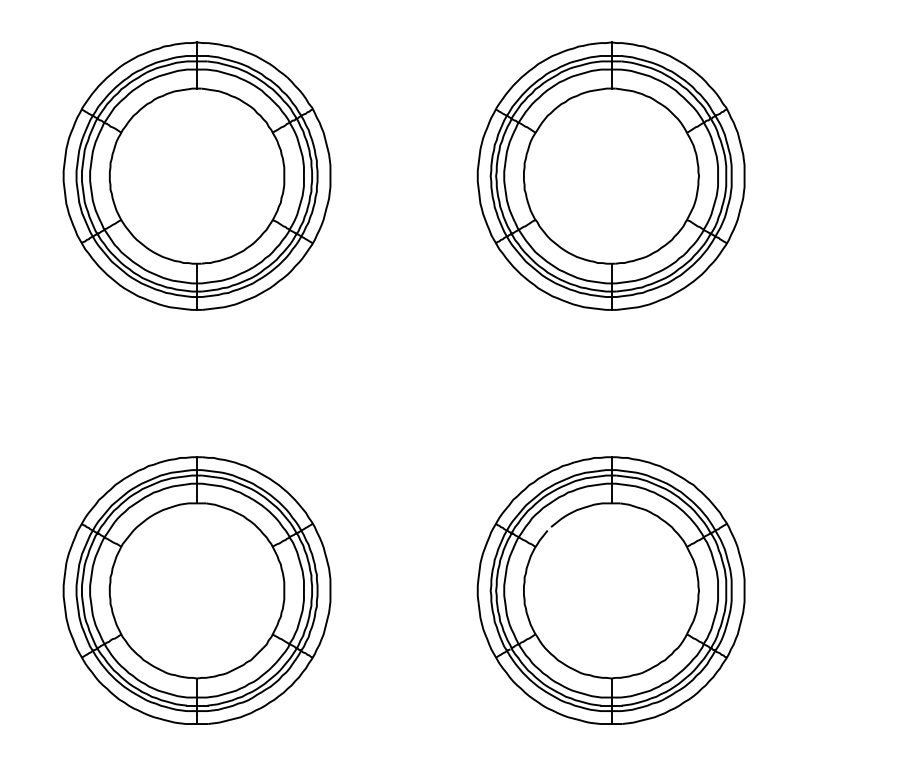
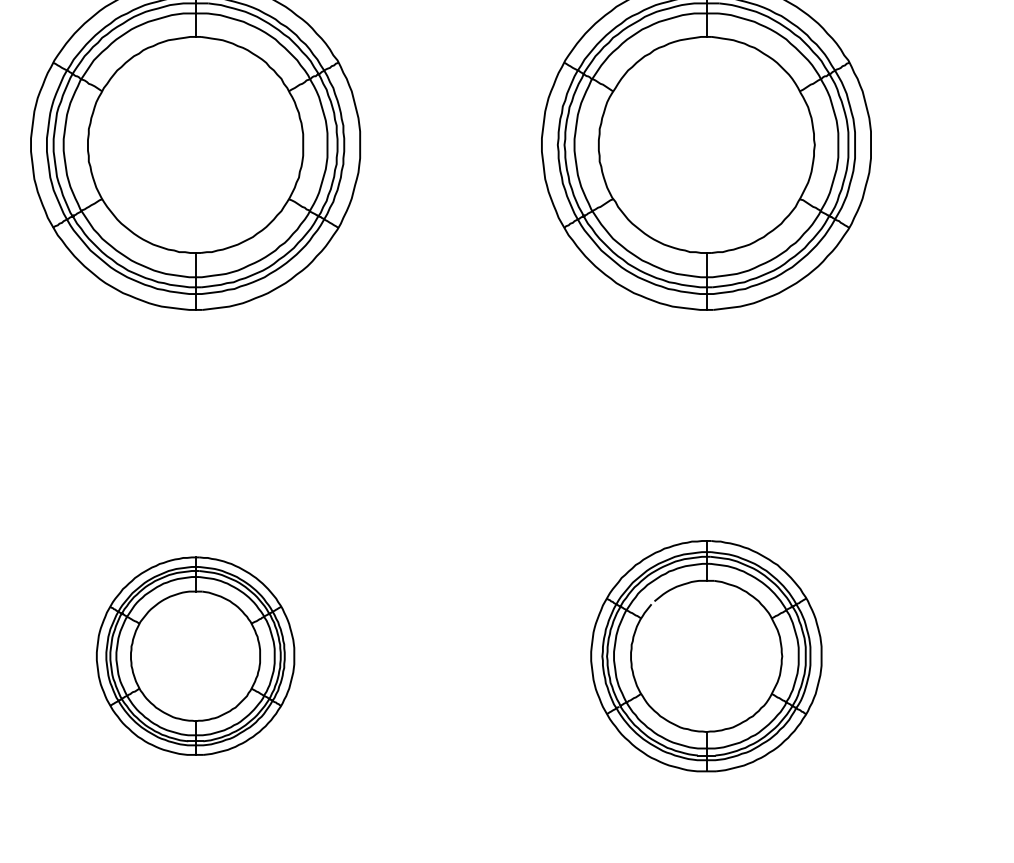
part: (196, 590) -> (194, 656), size x0.6
part: (610, 590) -> (705, 656), size x0.7

